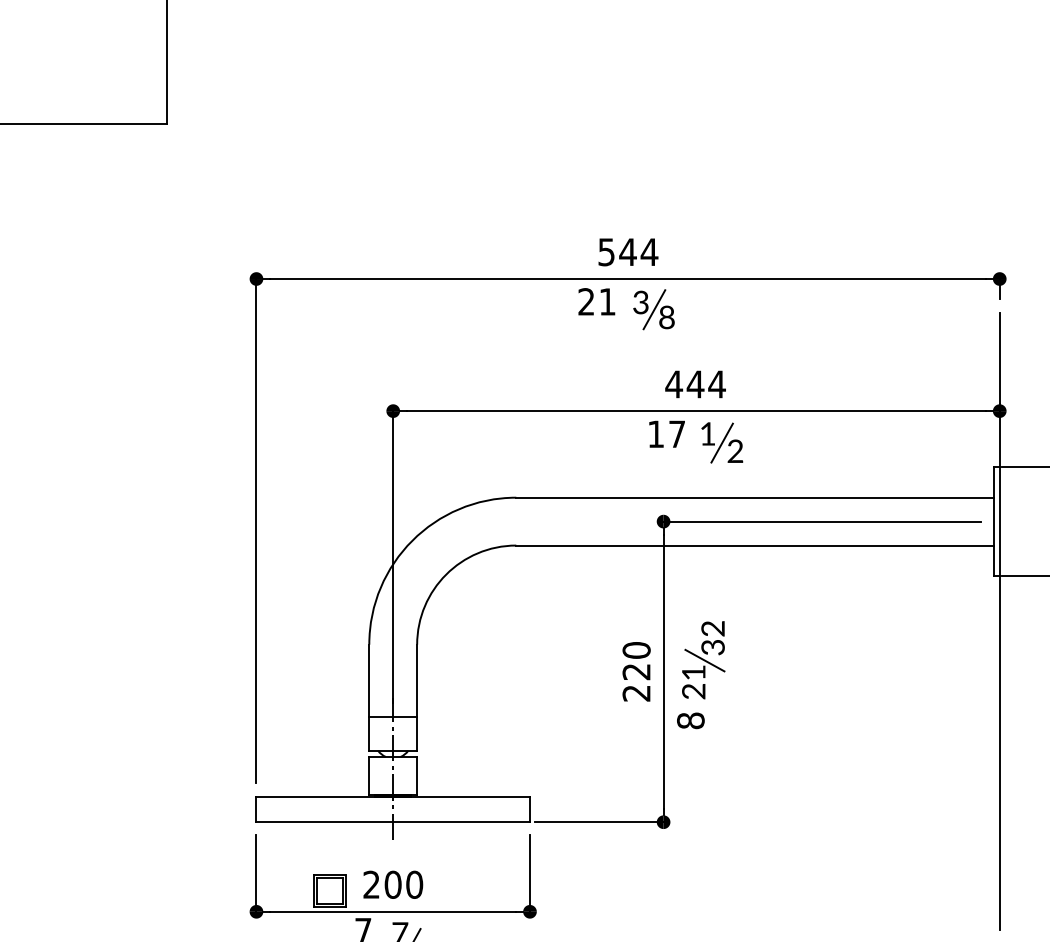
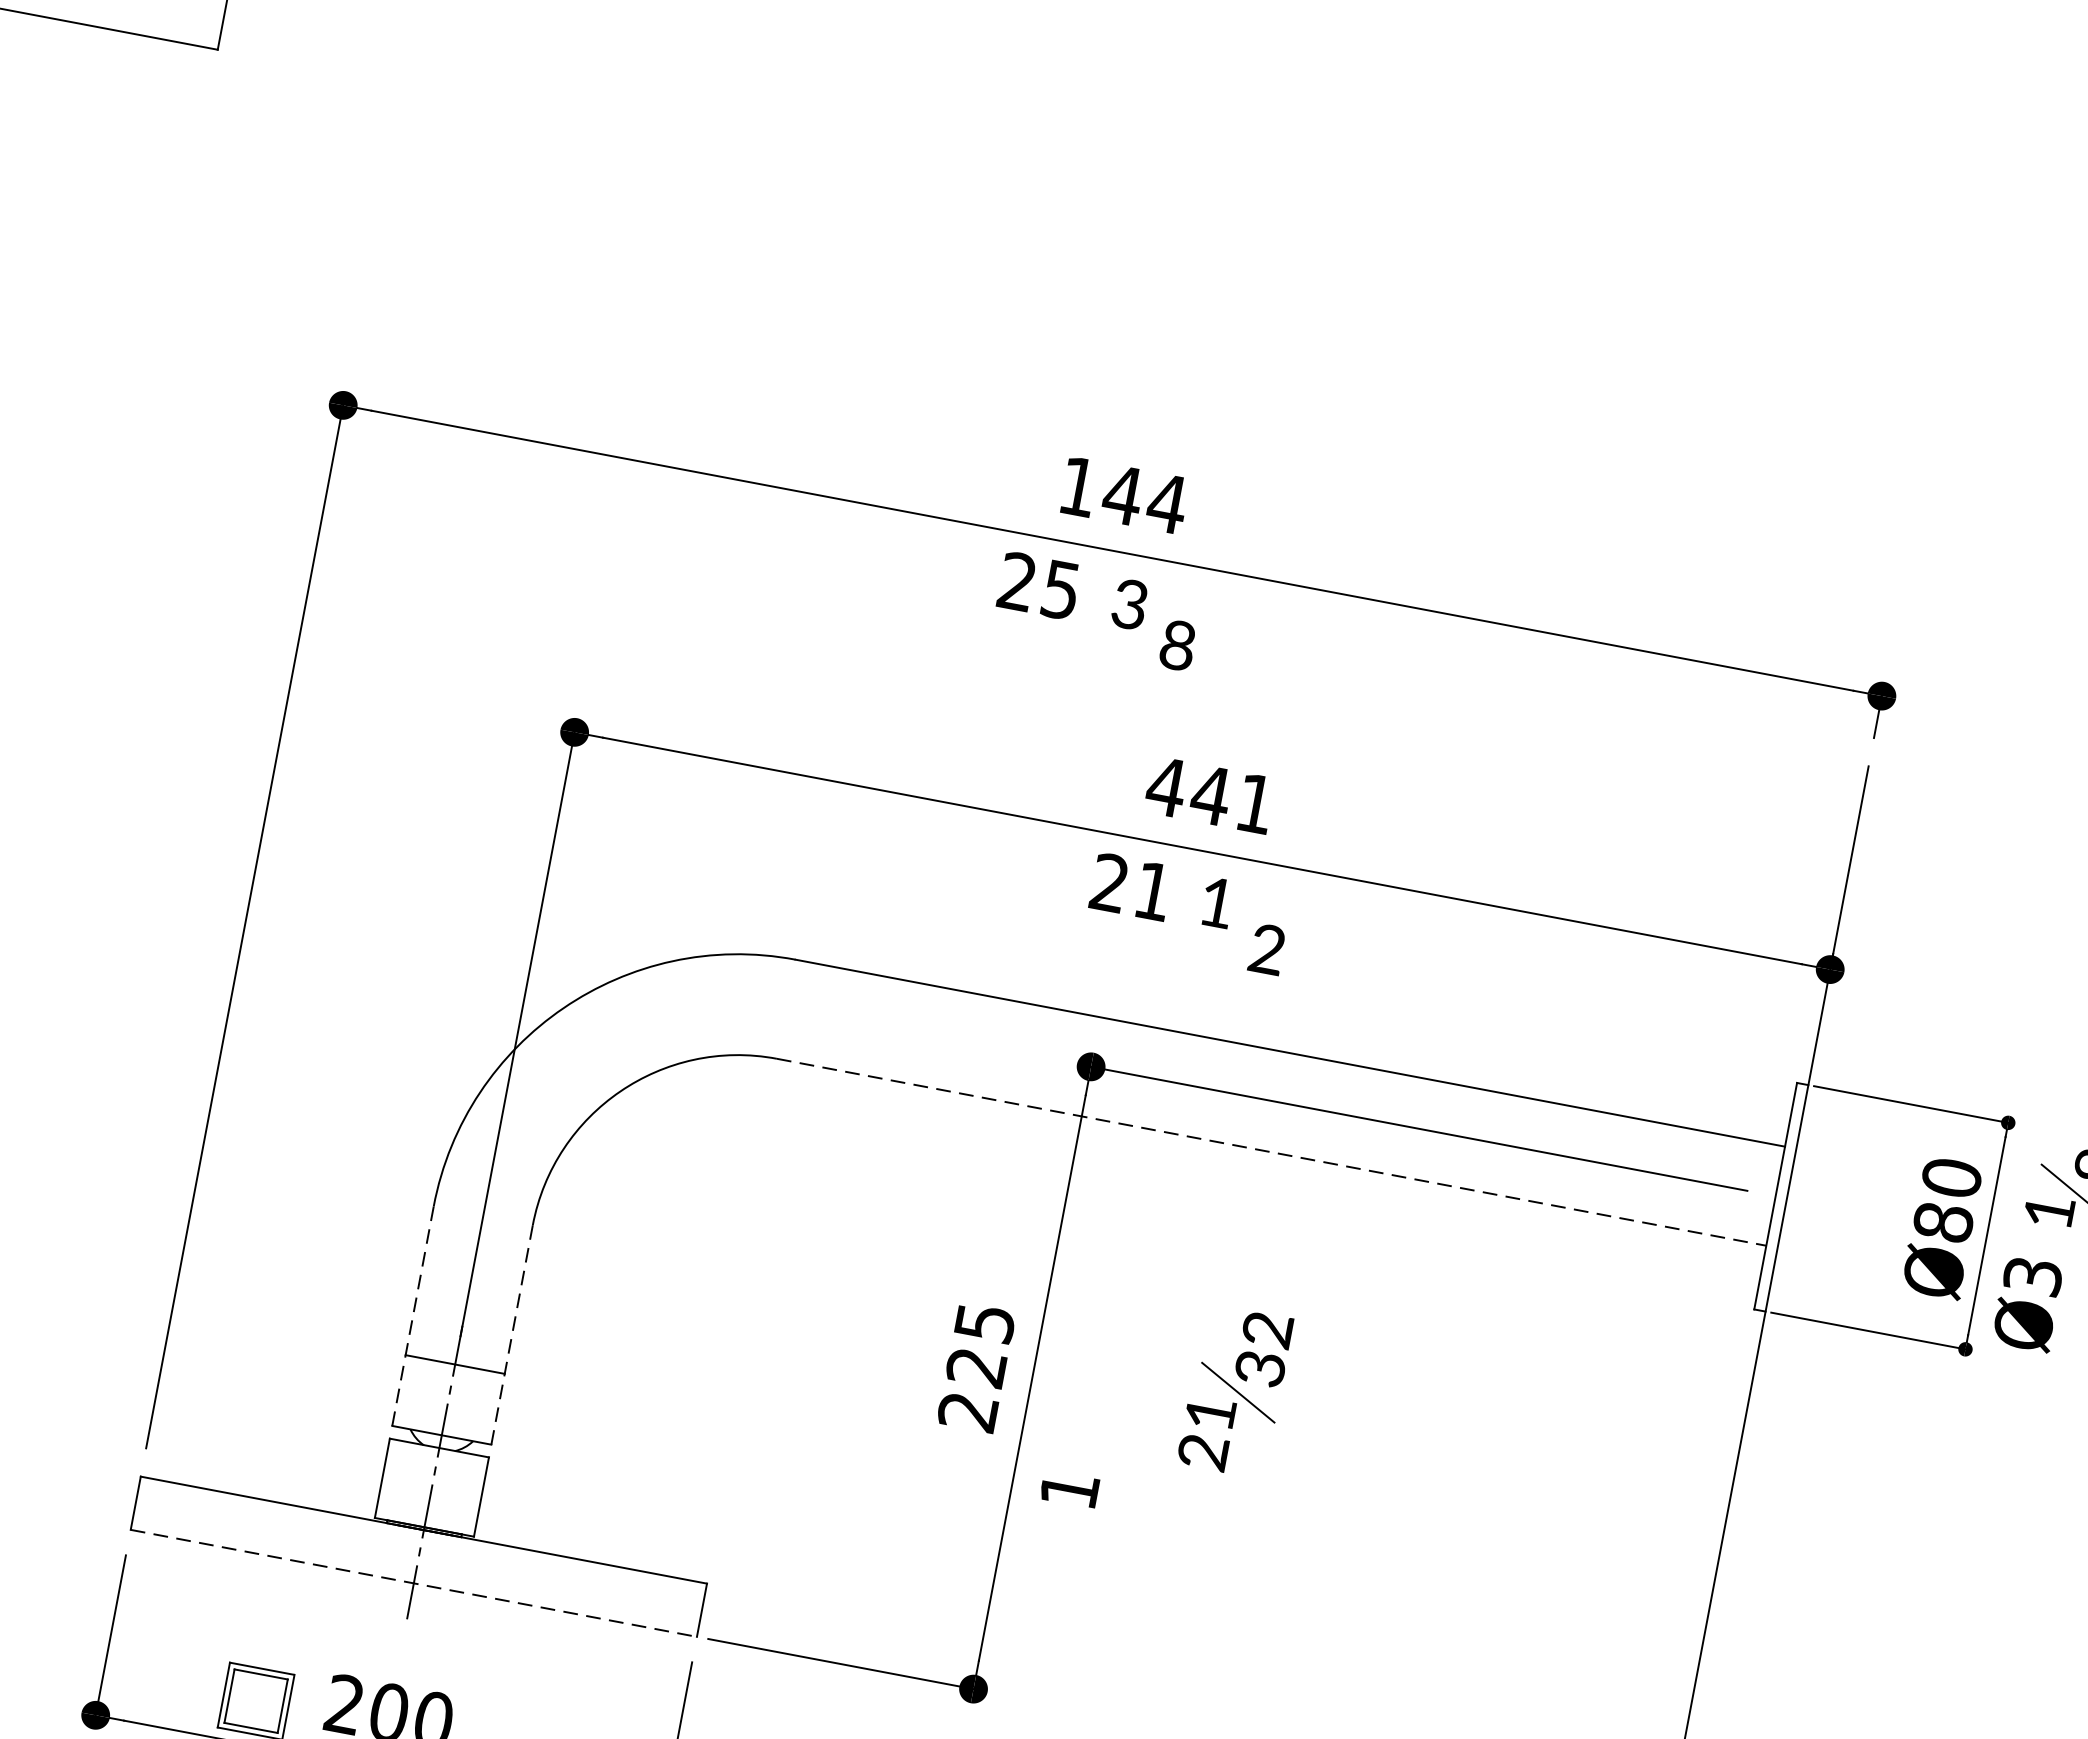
text: (606, 252) -> (1078, 487), 544 -> 144
text: (607, 301) -> (1061, 589), 21 -> 25
line: (654, 309) -> (1155, 624), removed
text: (716, 384) -> (1254, 803), 444 -> 441
text: (666, 433) -> (1131, 885), 17 -> 21
line: (721, 442) -> (1241, 925), removed
line: (755, 545) -> (1272, 1152), solid -> dashed
text: (636, 650) -> (984, 1323), 220 -> 225
part: (703, 660) -> (1235, 1391), moved
line: (369, 697) -> (413, 1315), solid -> dashed
line: (417, 697) -> (512, 1334), solid -> dashed
text: (690, 720) -> (1069, 1489), 8 -> 1
line: (393, 822) -> (414, 1584), solid -> dashed

